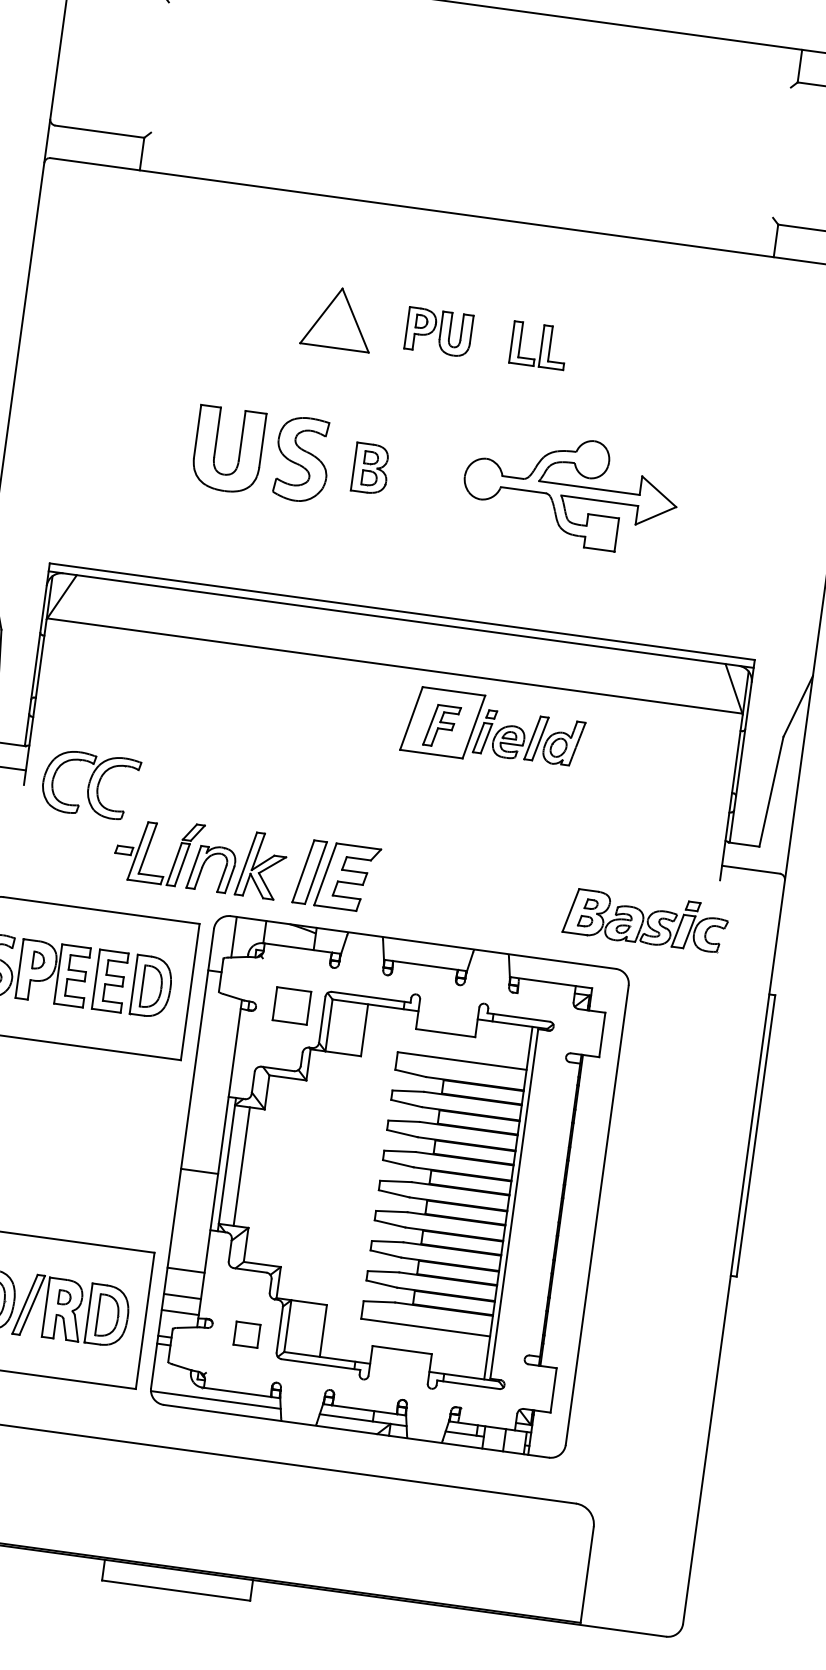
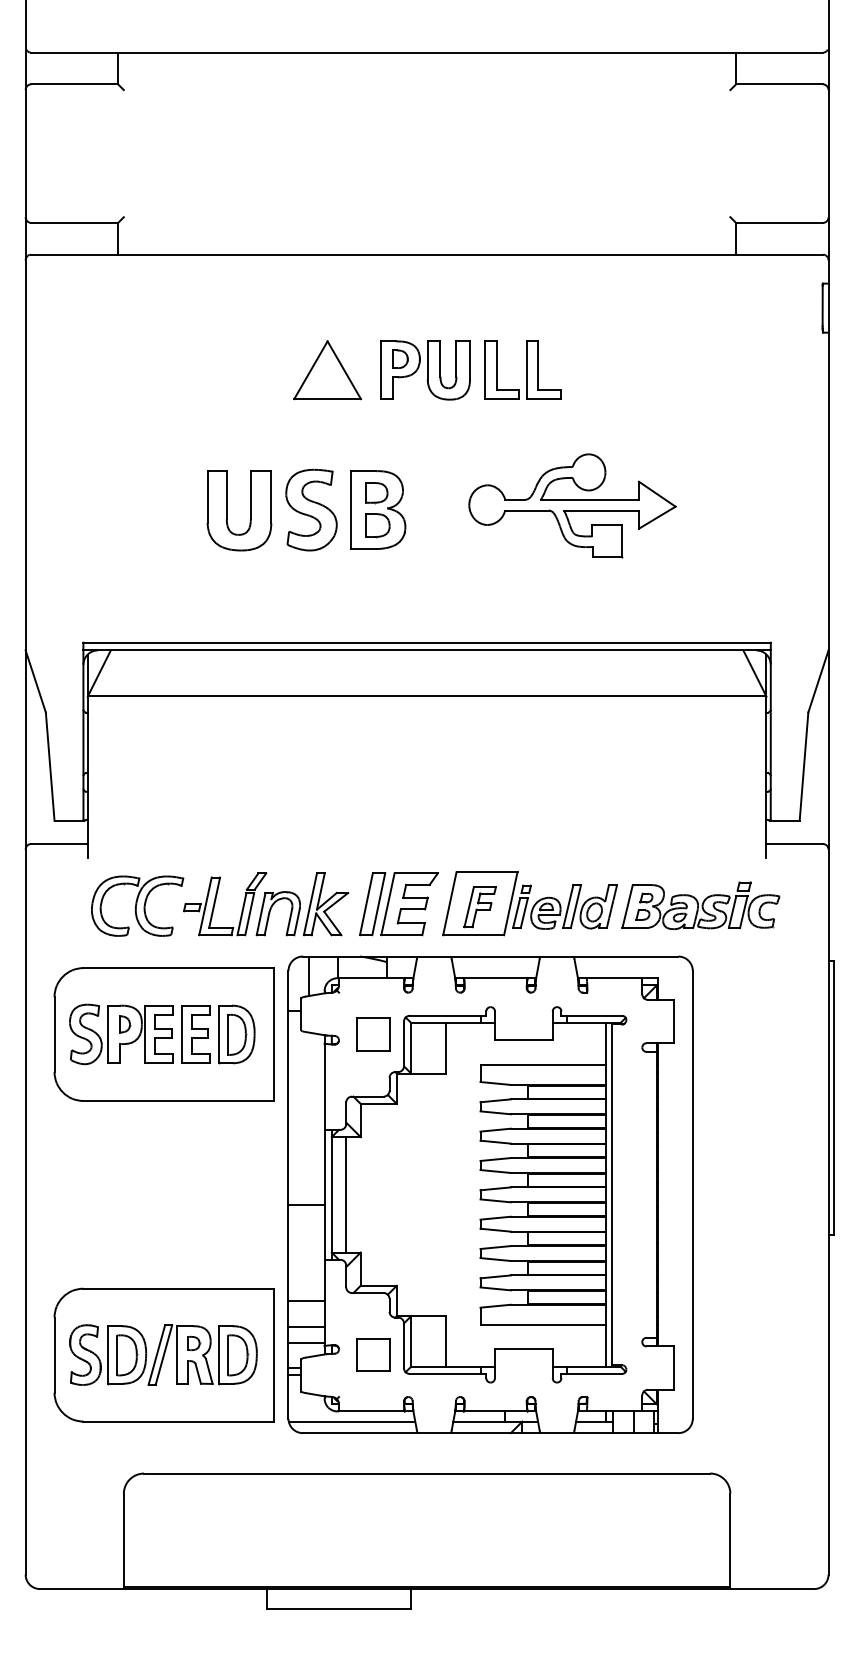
part: (438, 332) -> (425, 370), size x1.43
part: (538, 344) -> (522, 369), size x1.43
part: (371, 468) -> (378, 509), size x1.67
part: (493, 729) -> (529, 903), moved
part: (90, 784) -> (137, 905), moved
part: (247, 1334) -> (373, 1354), size x1.43

